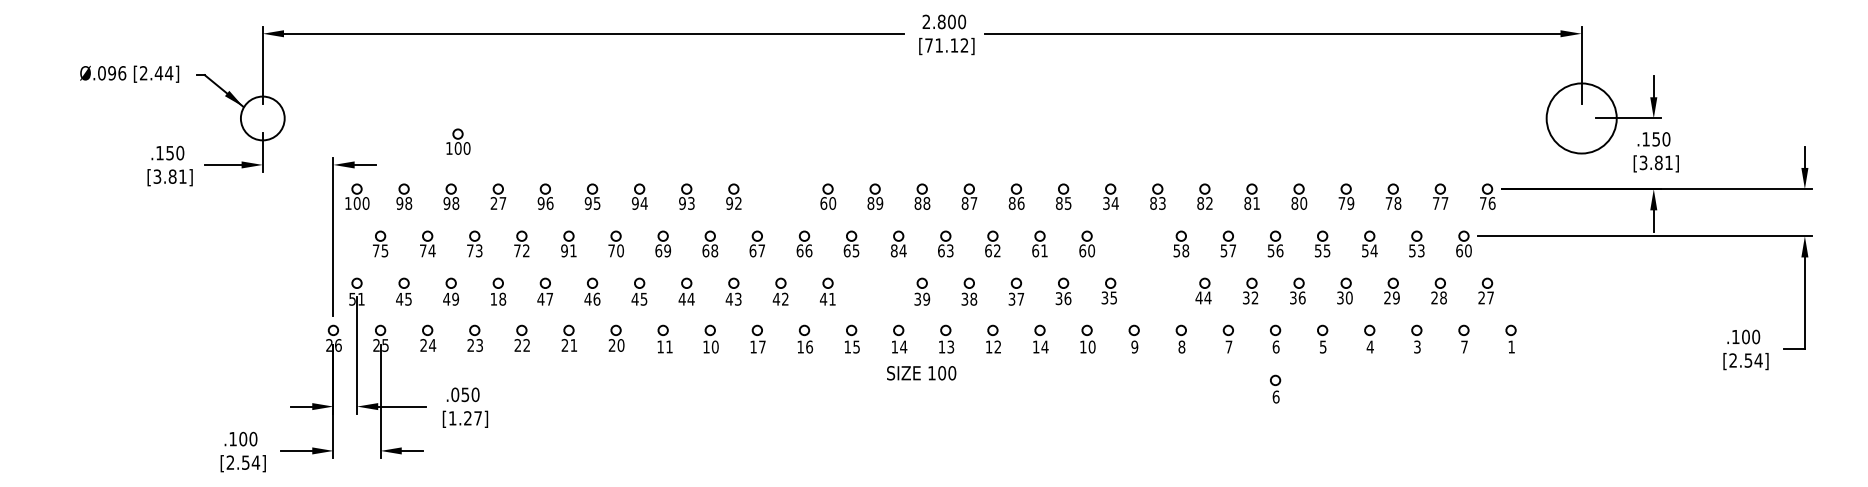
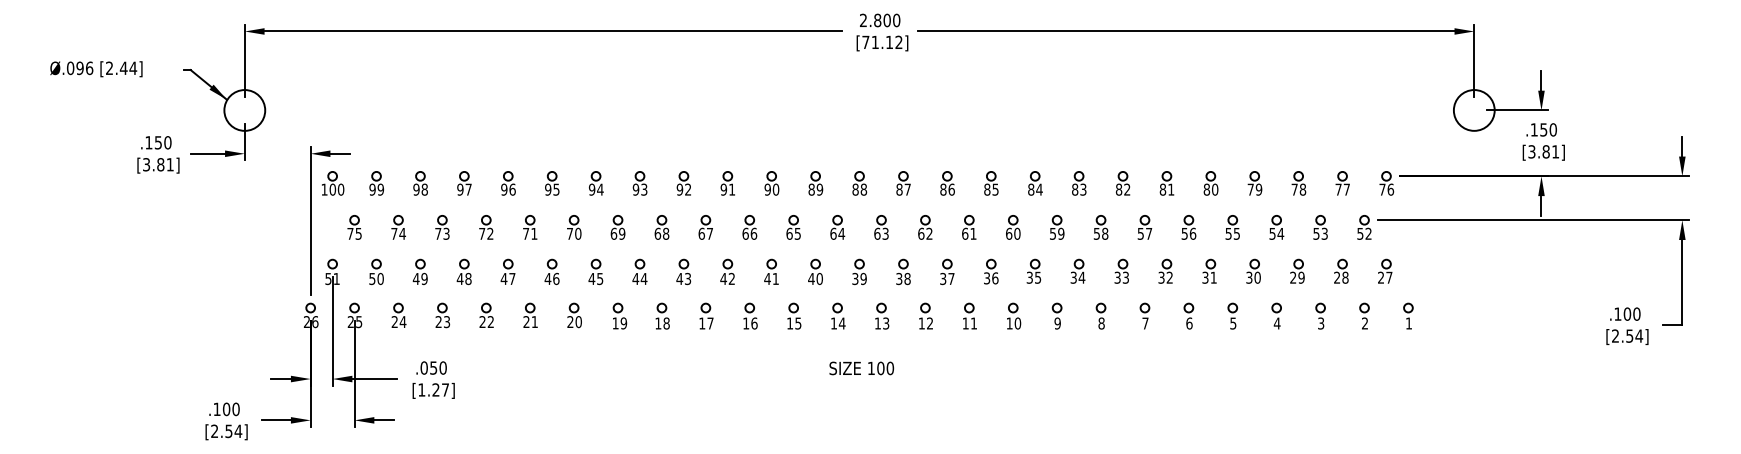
text: (129, 73) -> (96, 68), moved
circle: (1581, 118) -> (1474, 110), size x0.62
part: (458, 141) -> (427, 131), removed
part: (780, 196) -> (727, 183), added
text: (408, 203) -> (380, 189), 98 -> 99
text: (493, 203) -> (459, 189), 27 -> 97
text: (823, 203) -> (767, 189), 60 -> 90
text: (1106, 203) -> (1031, 189), 34 -> 84
part: (1134, 243) -> (1057, 227), added
text: (564, 250) -> (526, 233), 91 -> 71
text: (893, 250) -> (832, 233), 84 -> 64
text: (1463, 250) -> (1364, 233), 60 -> 52
part: (1156, 290) -> (1077, 270), added
part: (874, 291) -> (815, 271), added
text: (1203, 297) -> (1121, 277), 44 -> 33
text: (1301, 297) -> (1213, 277), 36 -> 31
text: (403, 298) -> (375, 278), 45 -> 50
text: (493, 299) -> (459, 279), 18 -> 48
text: (669, 346) -> (623, 323), 11 -> 19
text: (714, 346) -> (665, 323), 10 -> 18
text: (1044, 346) -> (973, 323), 14 -> 11
text: (1464, 346) -> (1365, 323), 7 -> 2
text: (921, 373) -> (861, 368), moved
part: (1275, 388) -> (1188, 362), removed

